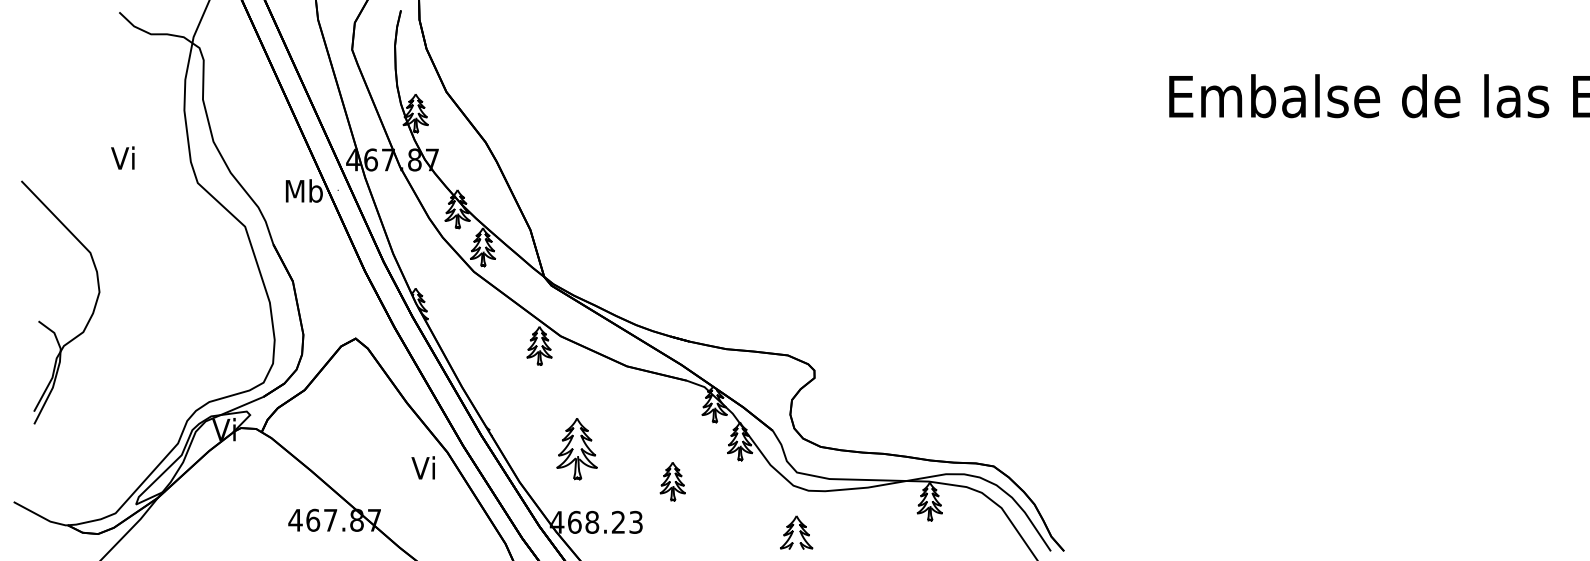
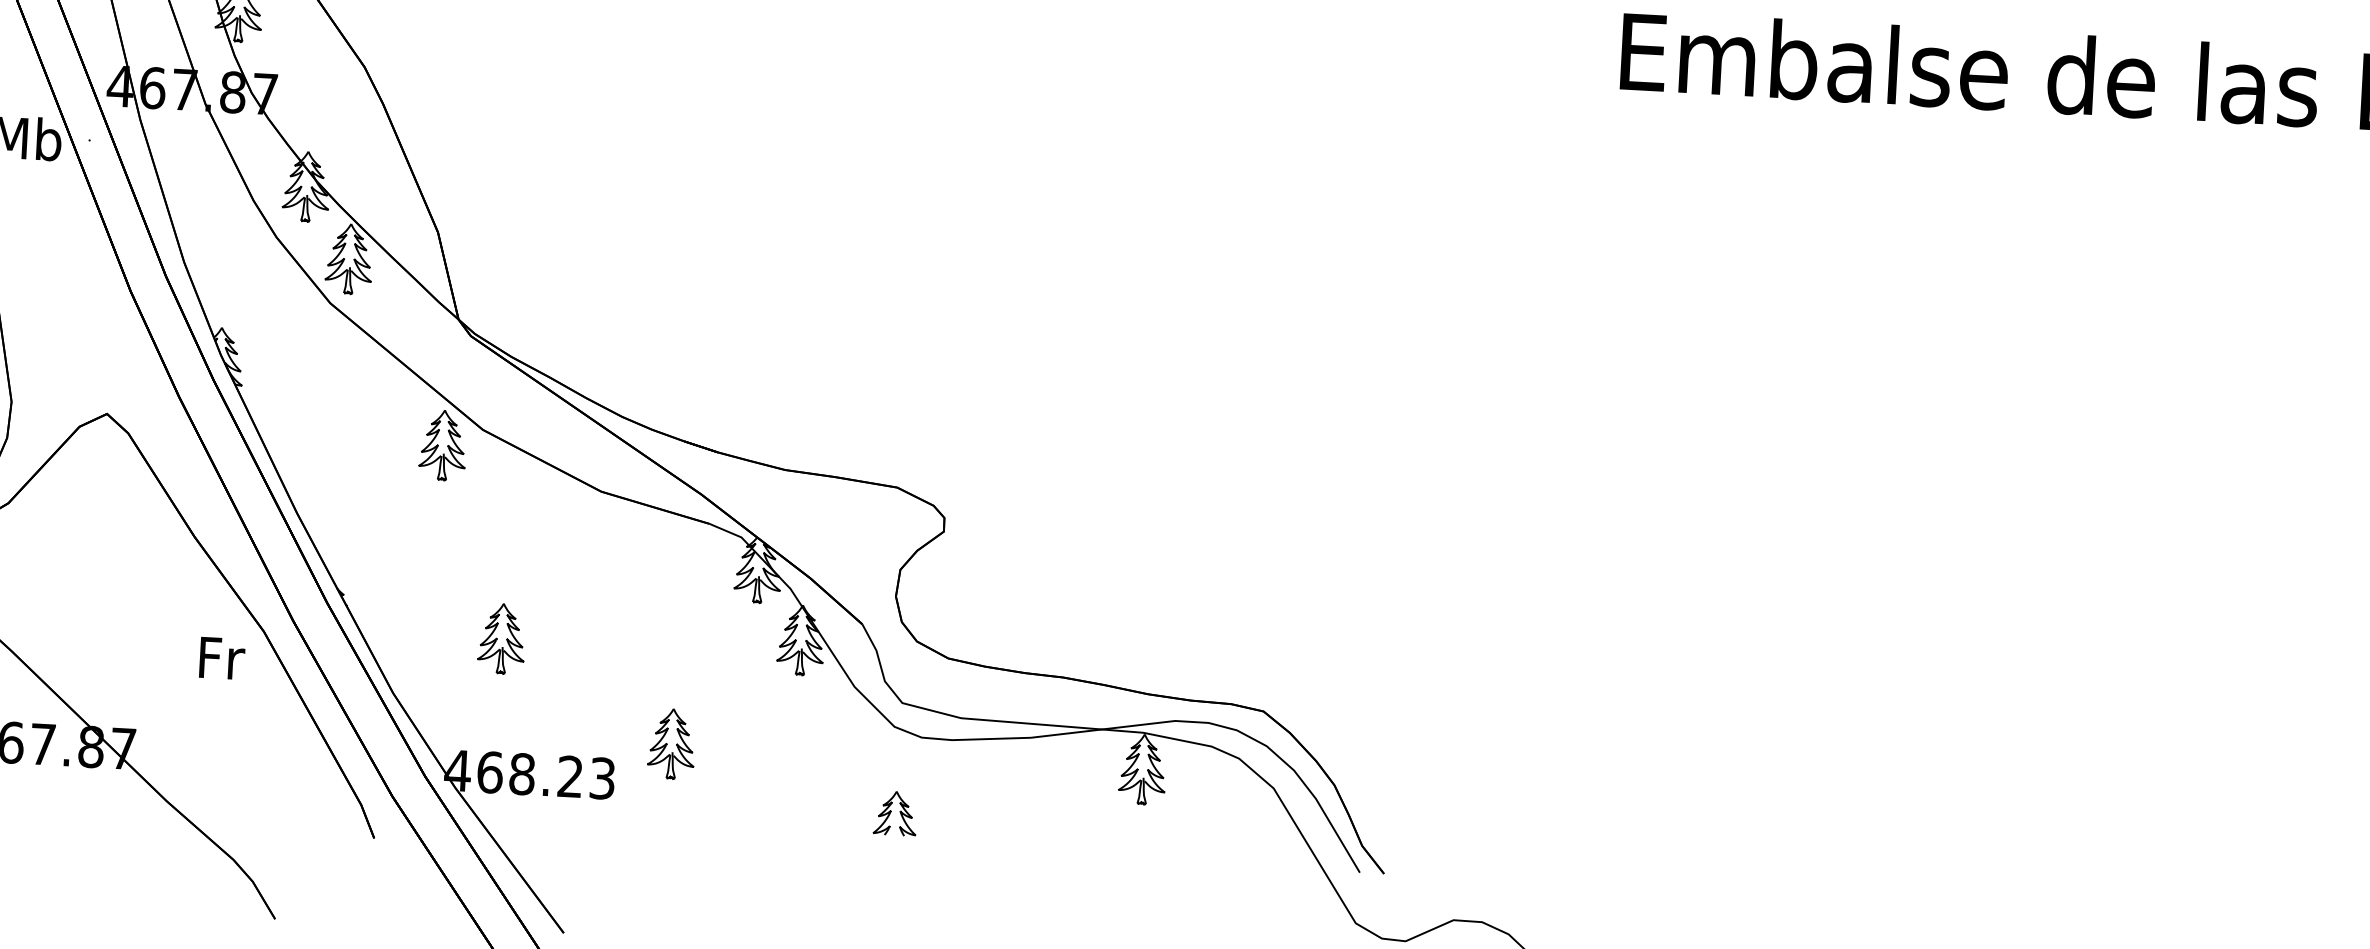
part: (577, 449) -> (502, 639), size x0.62
text: (424, 467) -> (220, 656), Vi -> Fr
part: (672, 481) -> (671, 743), moved
part: (796, 532) -> (895, 812), size x0.71

